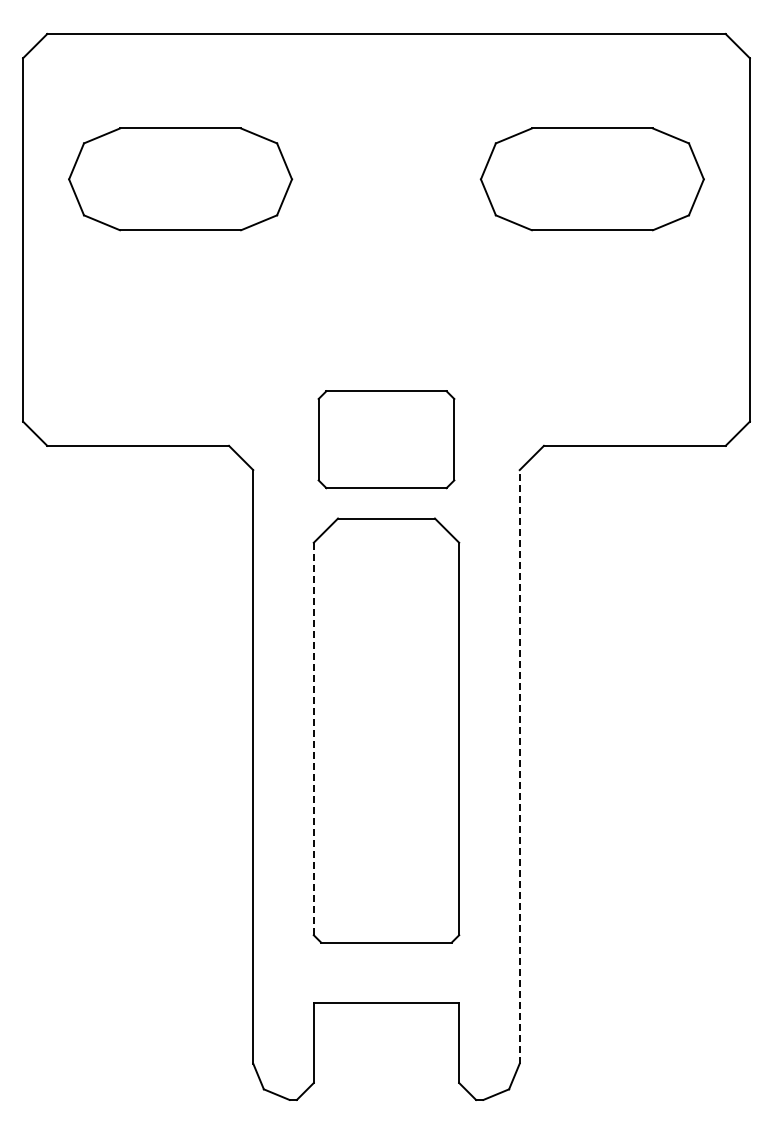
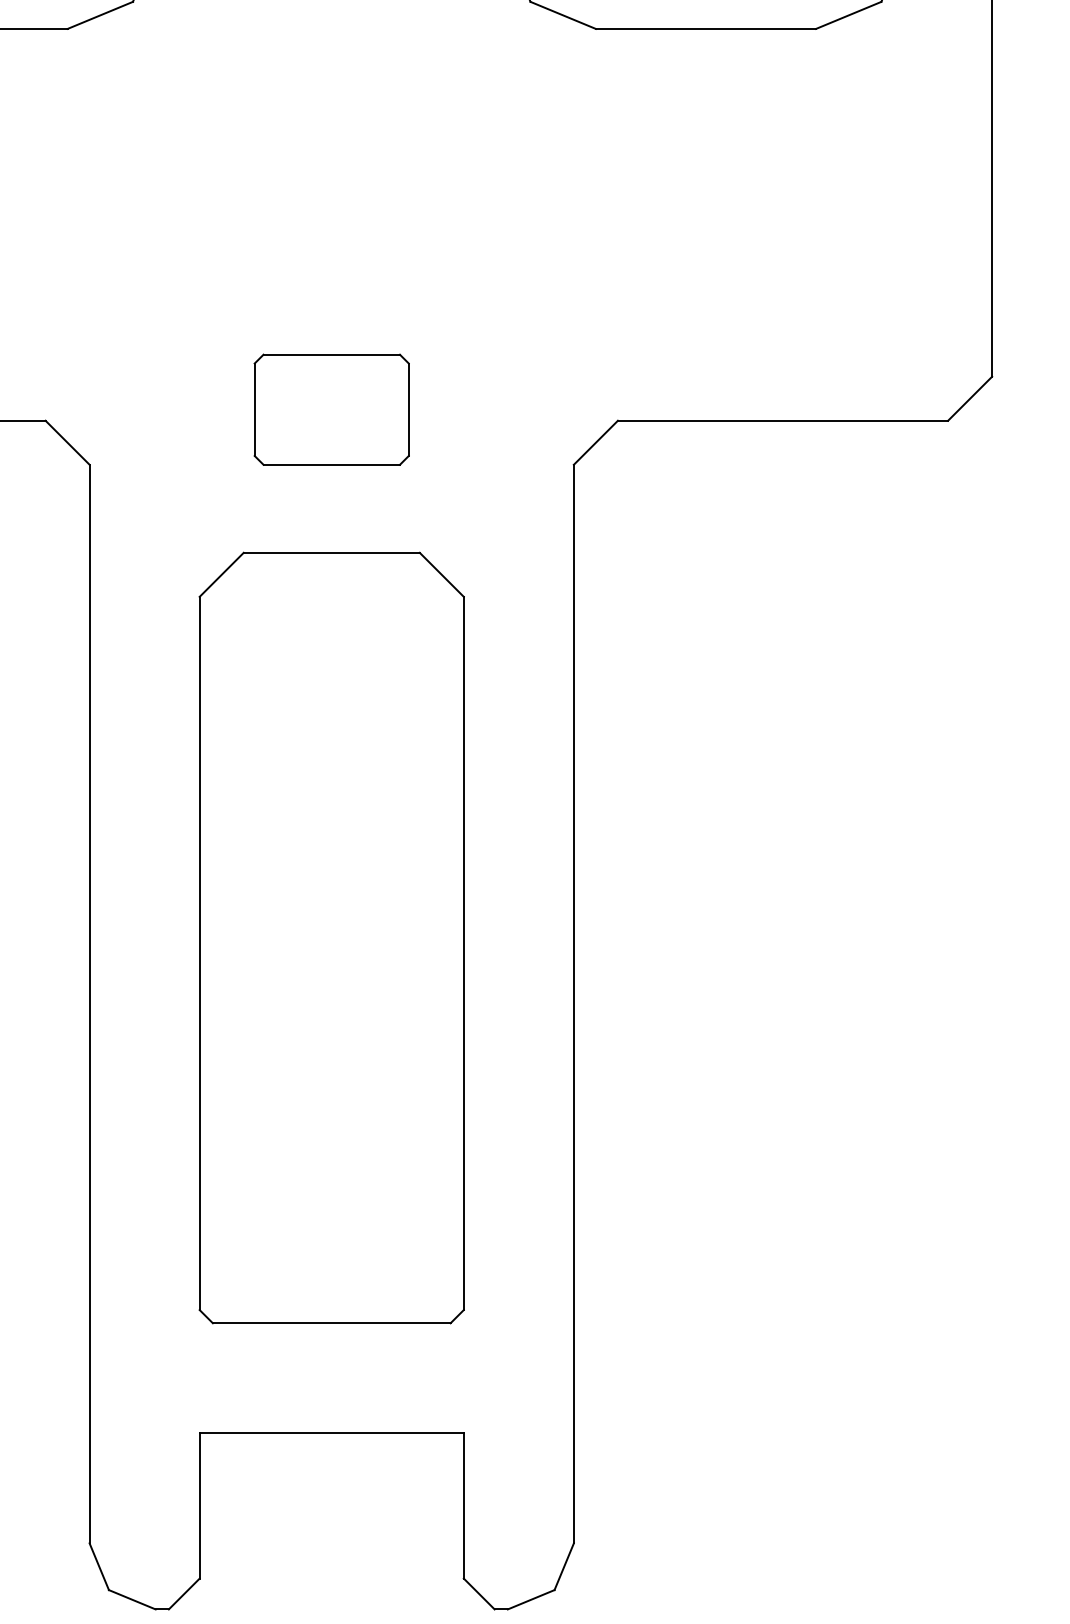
part: (386, 439) -> (331, 409), size x0.62
line: (313, 738) -> (199, 952), dashed -> solid
line: (519, 766) -> (573, 1003), dashed -> solid

